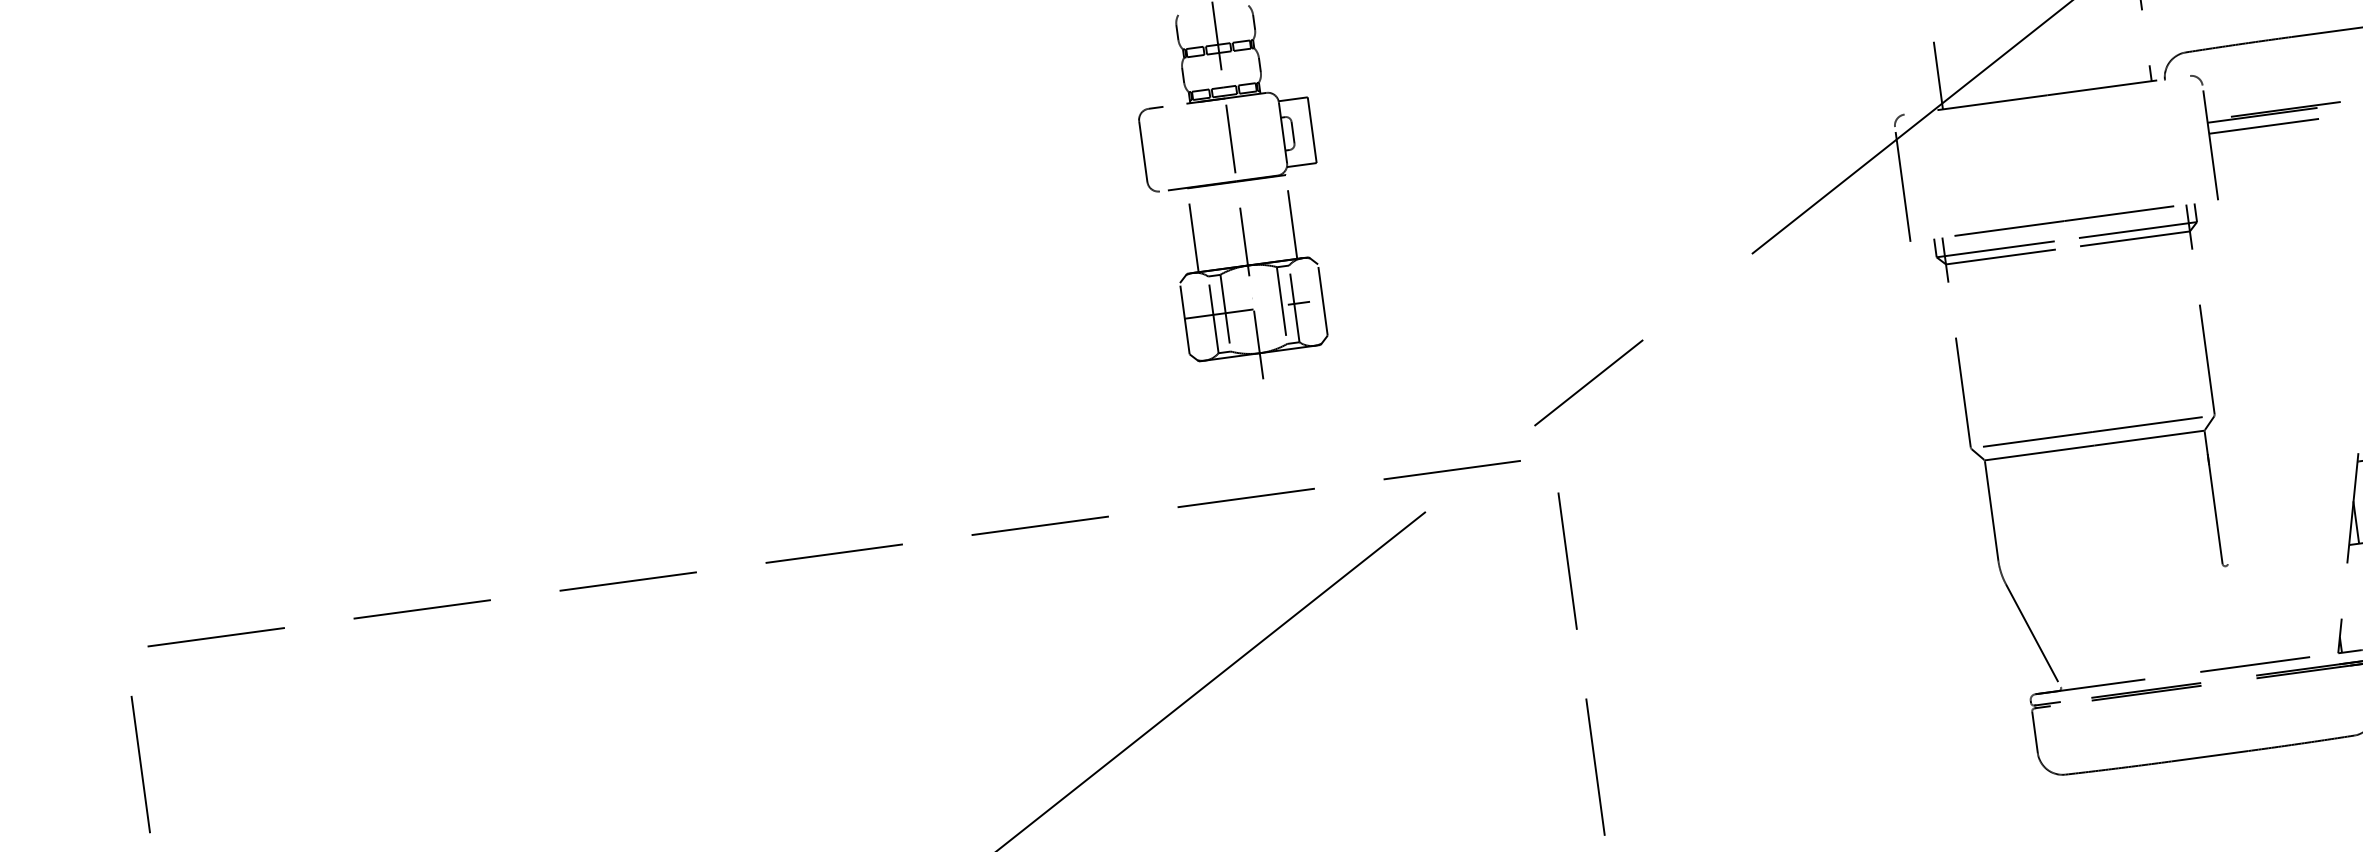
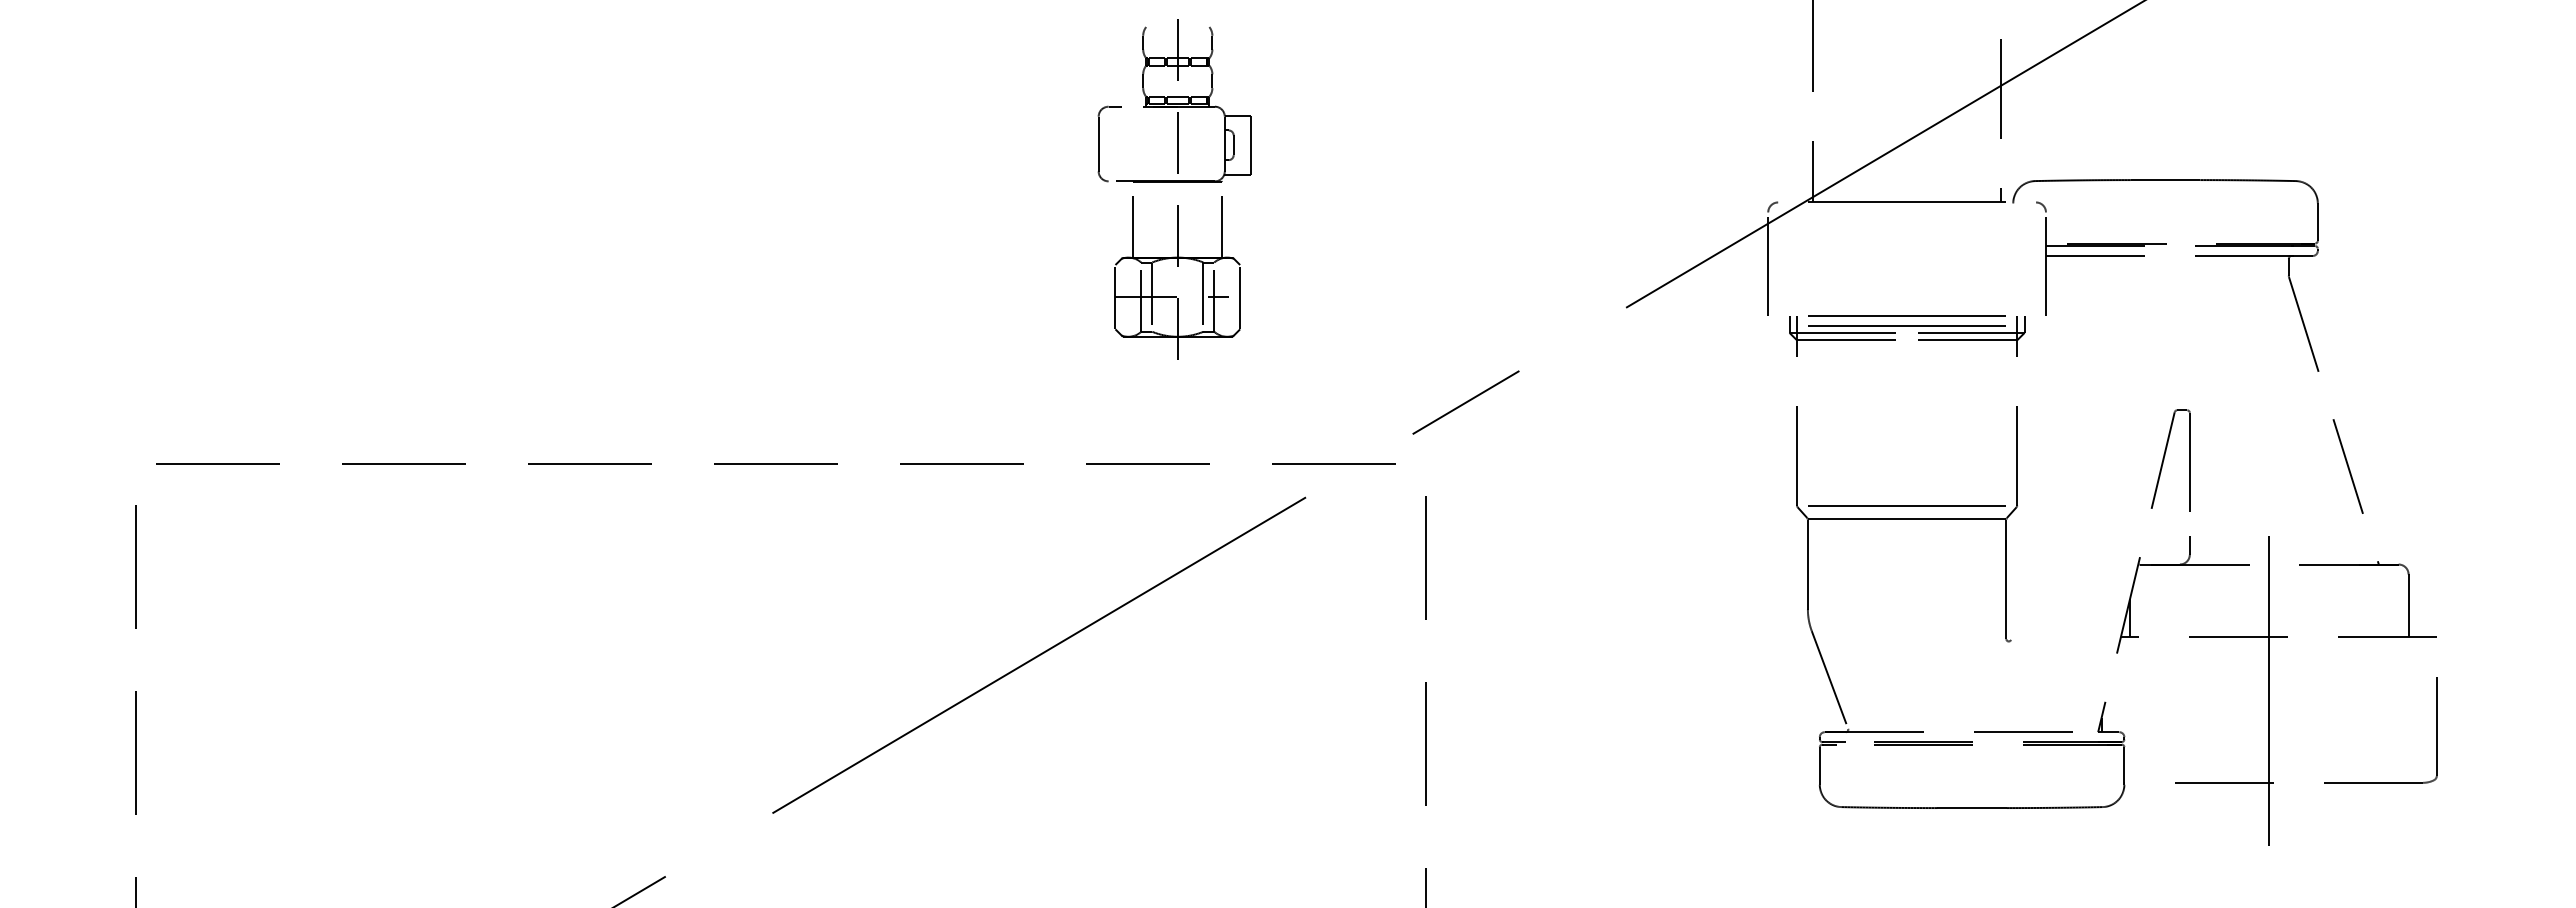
line: (2065, 231) -> (1906, 325), added

